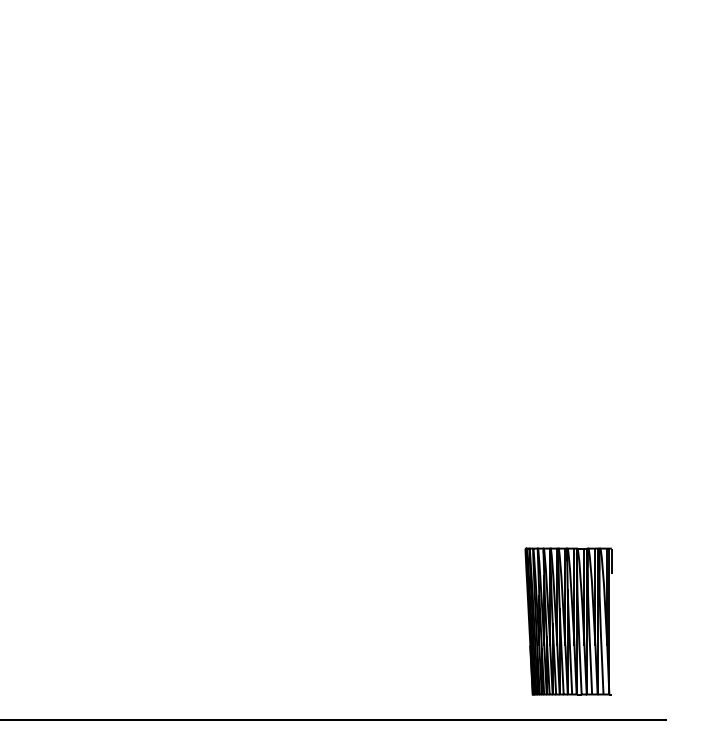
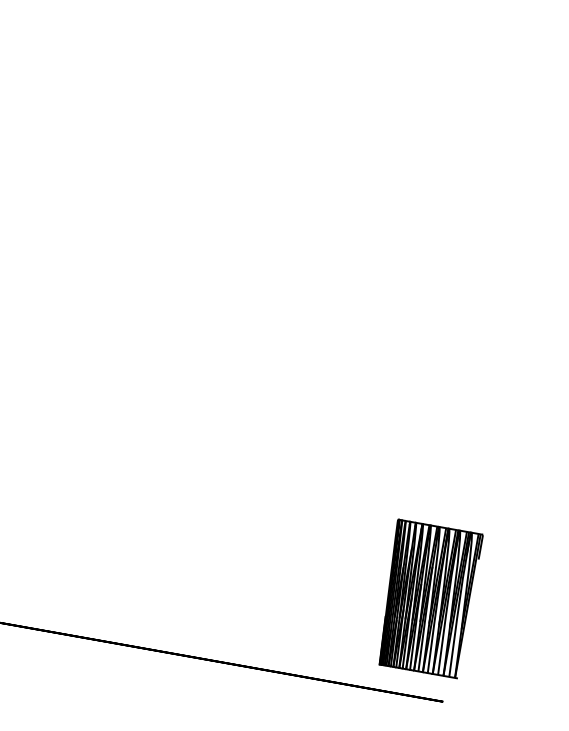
part: (568, 621) -> (427, 598), moved

